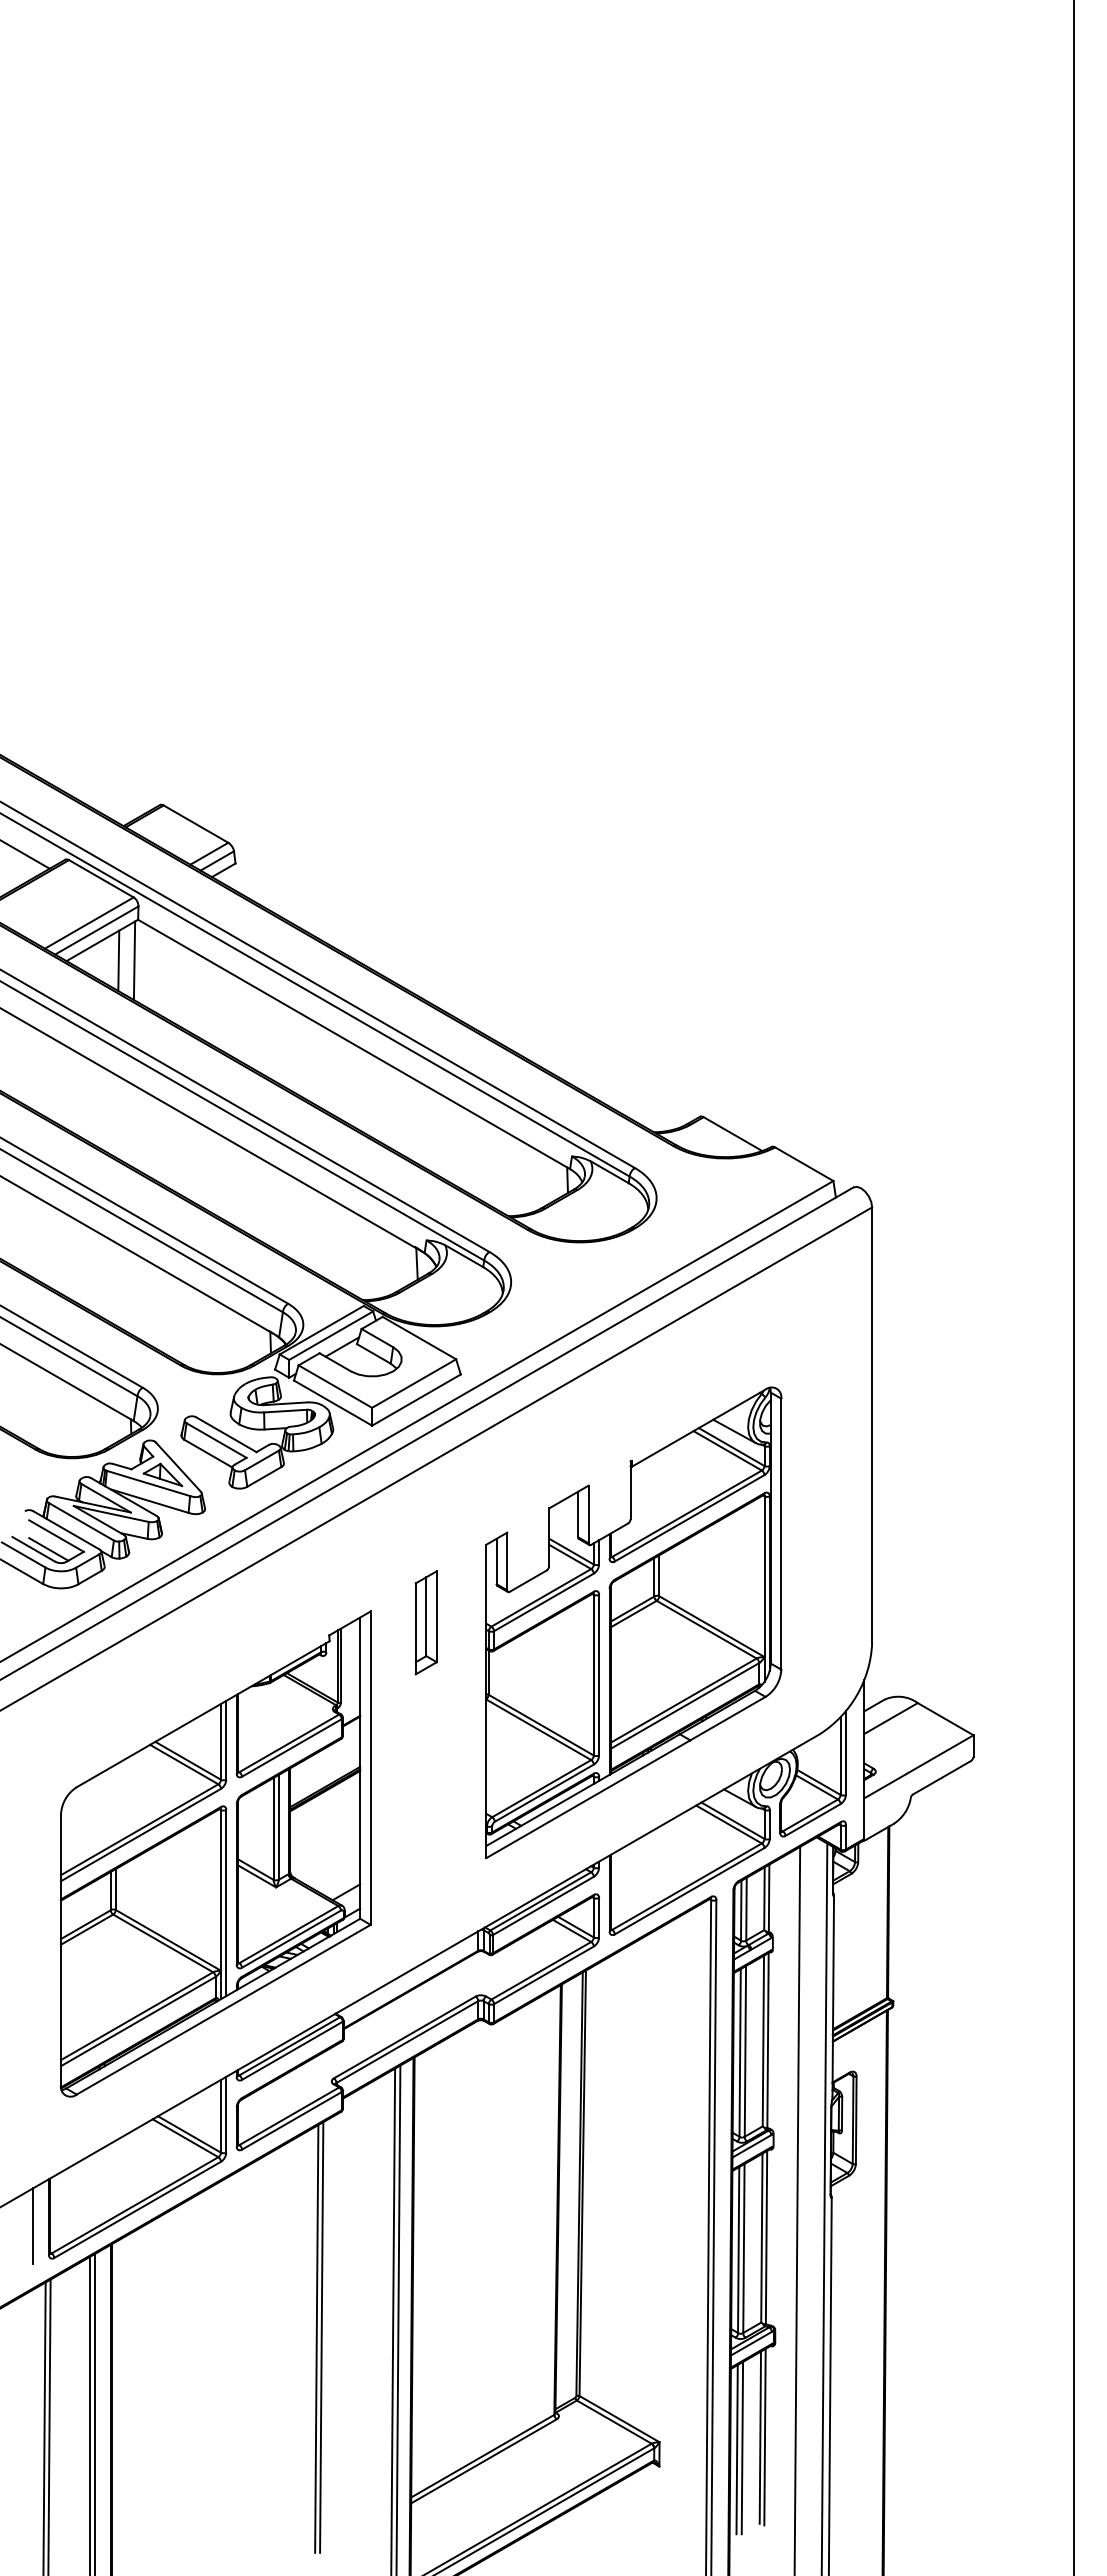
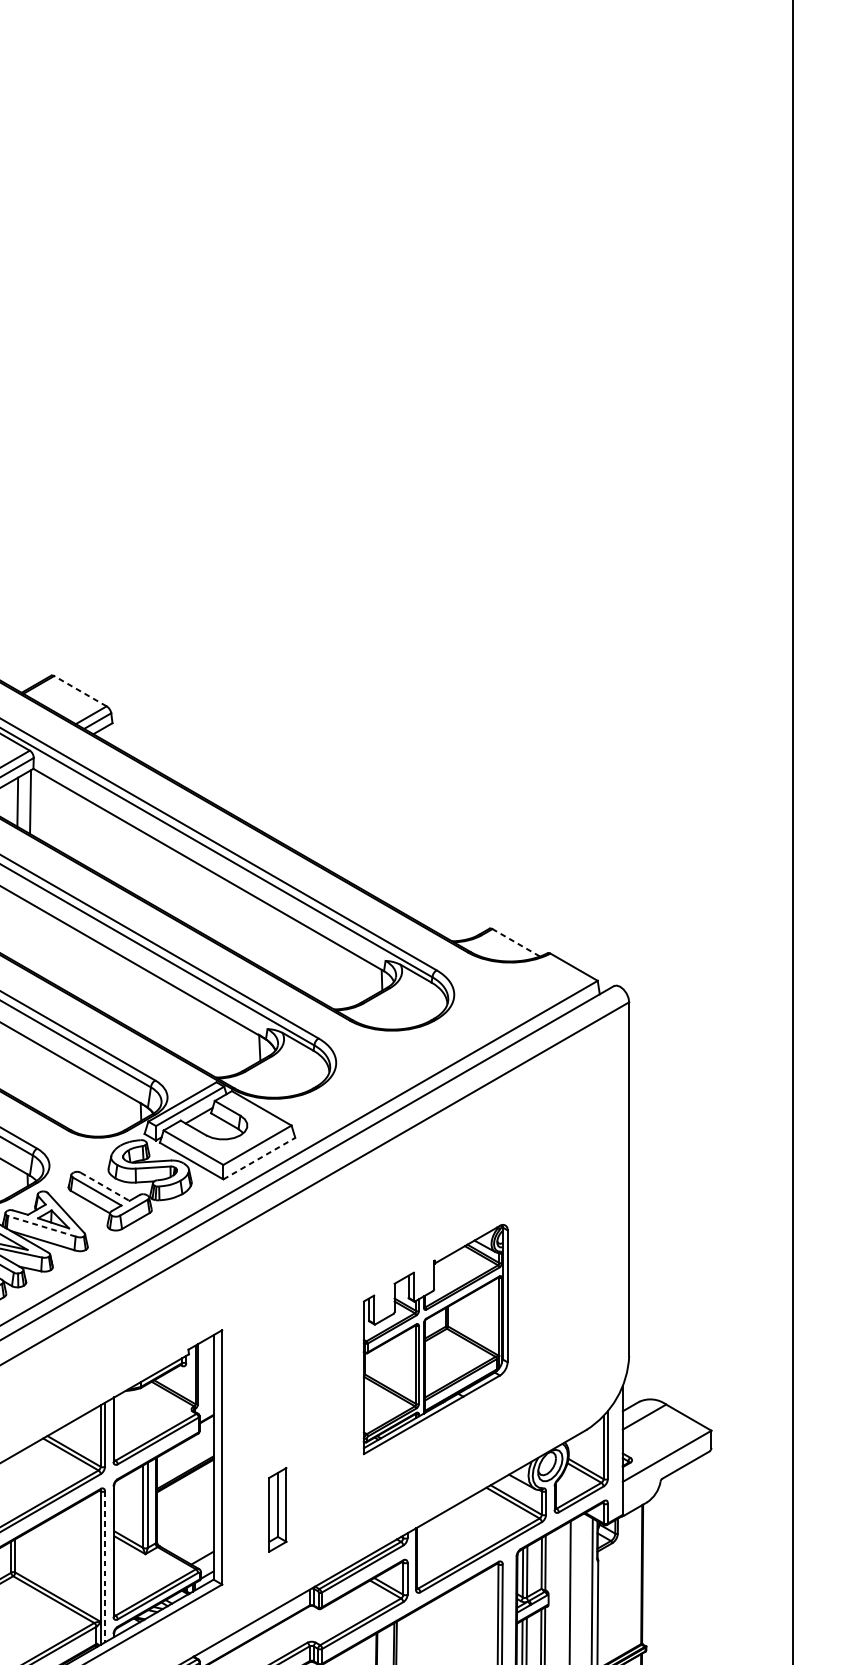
line: (195, 823) -> (80, 690), solid -> dashed
line: (732, 1134) -> (515, 943), solid -> dashed
line: (416, 1399) -> (259, 1158), solid -> dashed
line: (226, 1434) -> (105, 1186), solid -> dashed
line: (148, 1483) -> (41, 1226), solid -> dashed
part: (425, 1622) -> (277, 1509), moved
part: (633, 1622) -> (435, 1339), size x0.6
line: (226, 1903) -> (105, 1567), solid -> dashed

